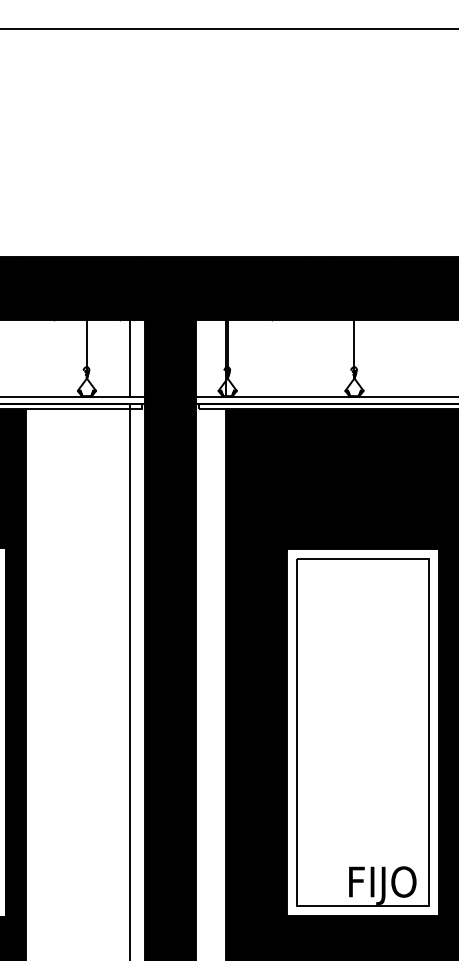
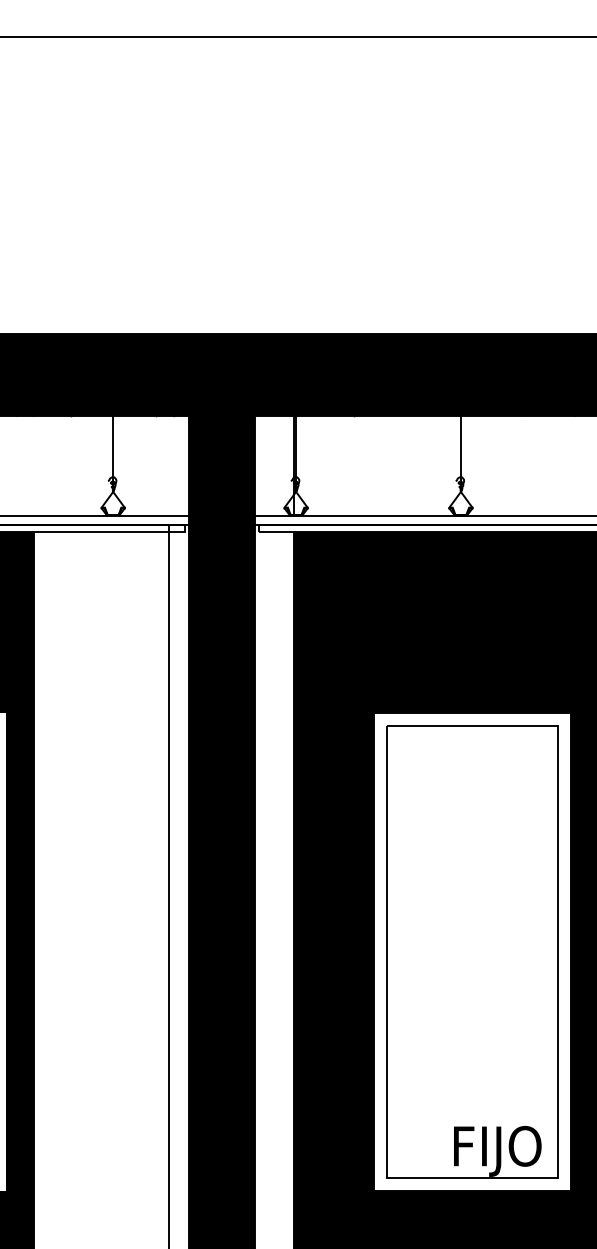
line: (130, 358) -> (169, 465), removed

